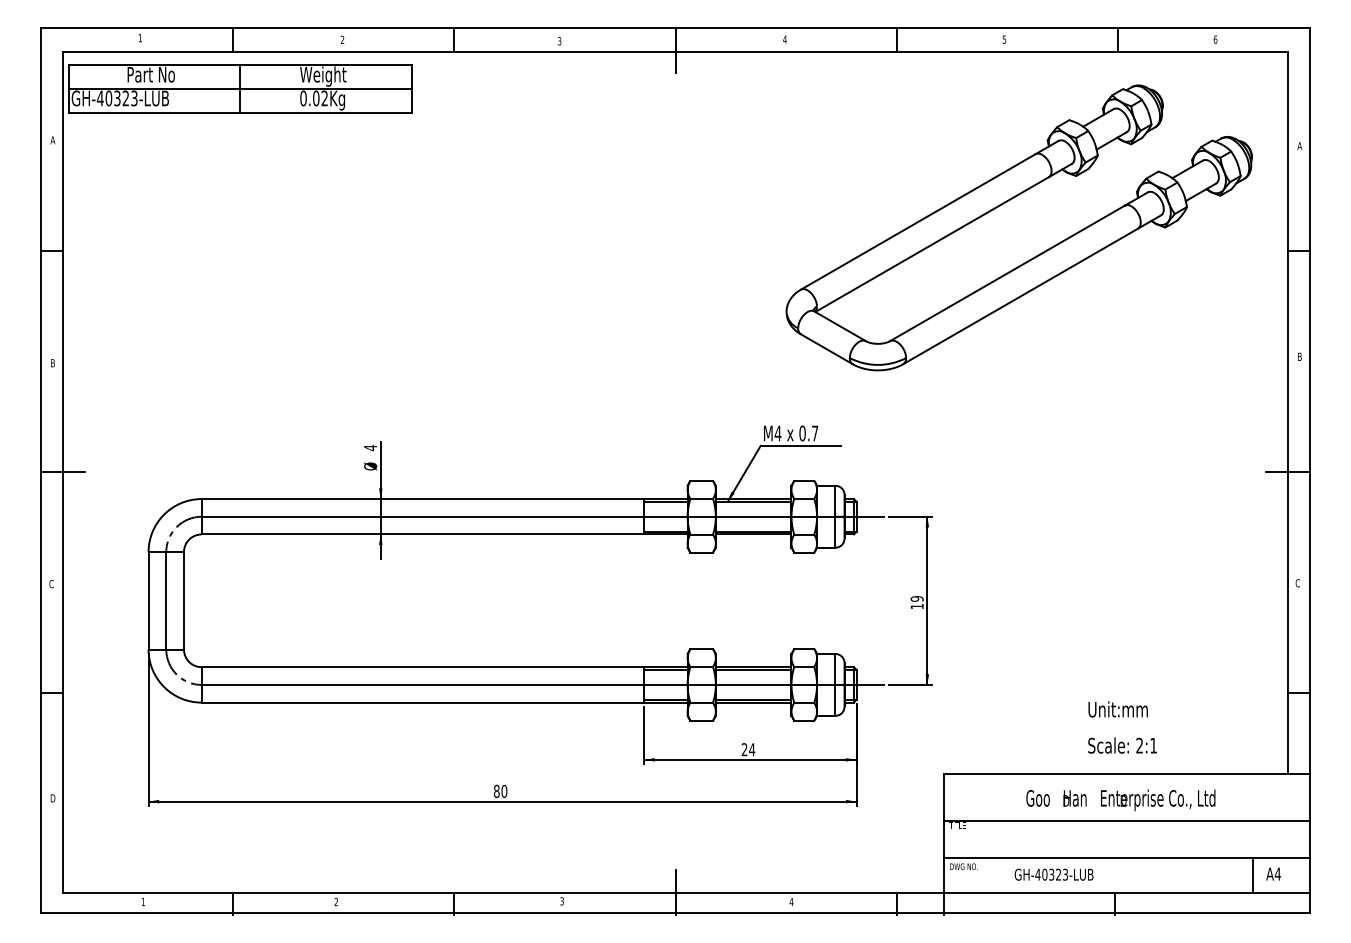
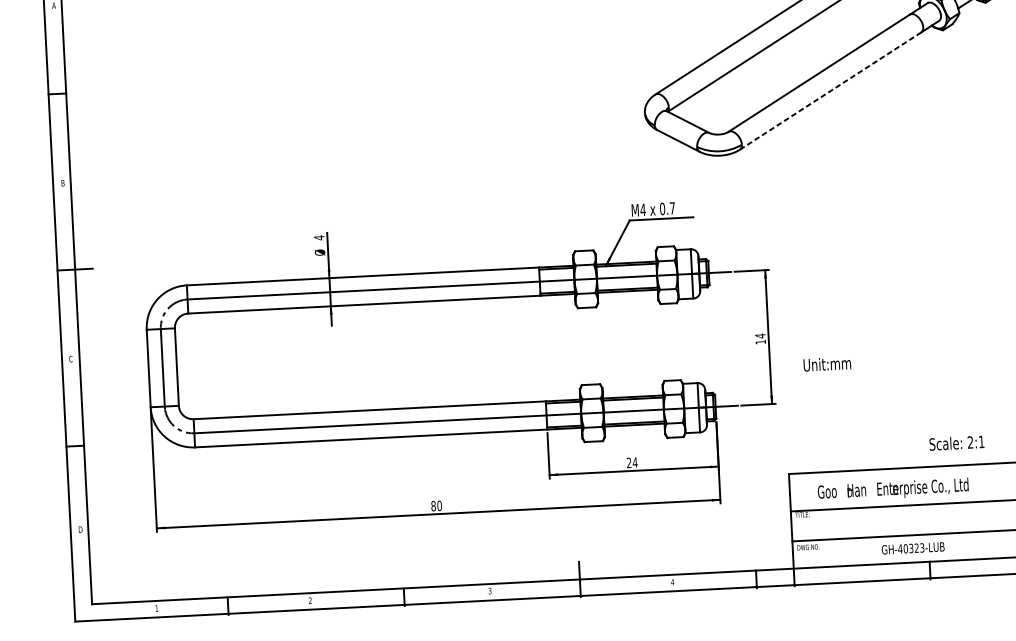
line: (1021, 296) -> (831, 91), solid -> dashed
text: (916, 598) -> (759, 335), 19 -> 14
text: (1117, 709) -> (826, 364), moved
text: (1122, 745) -> (956, 443), moved
text: (1120, 800) -> (892, 490), moved
text: (1053, 874) -> (912, 548), moved

